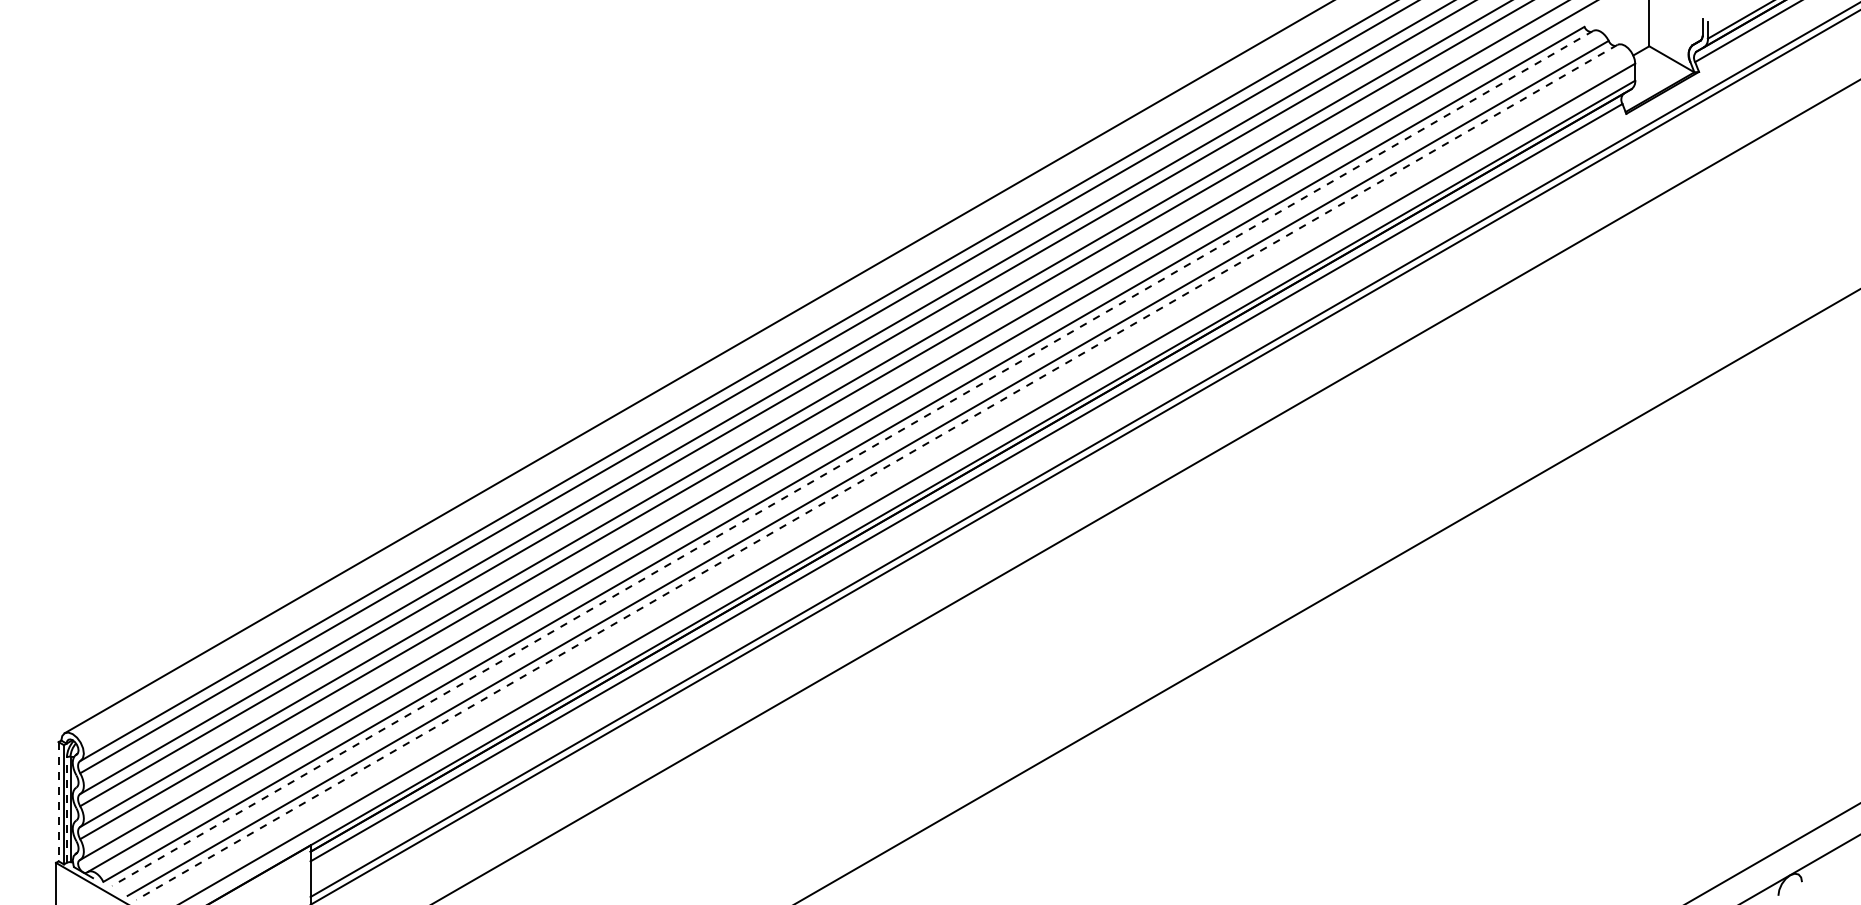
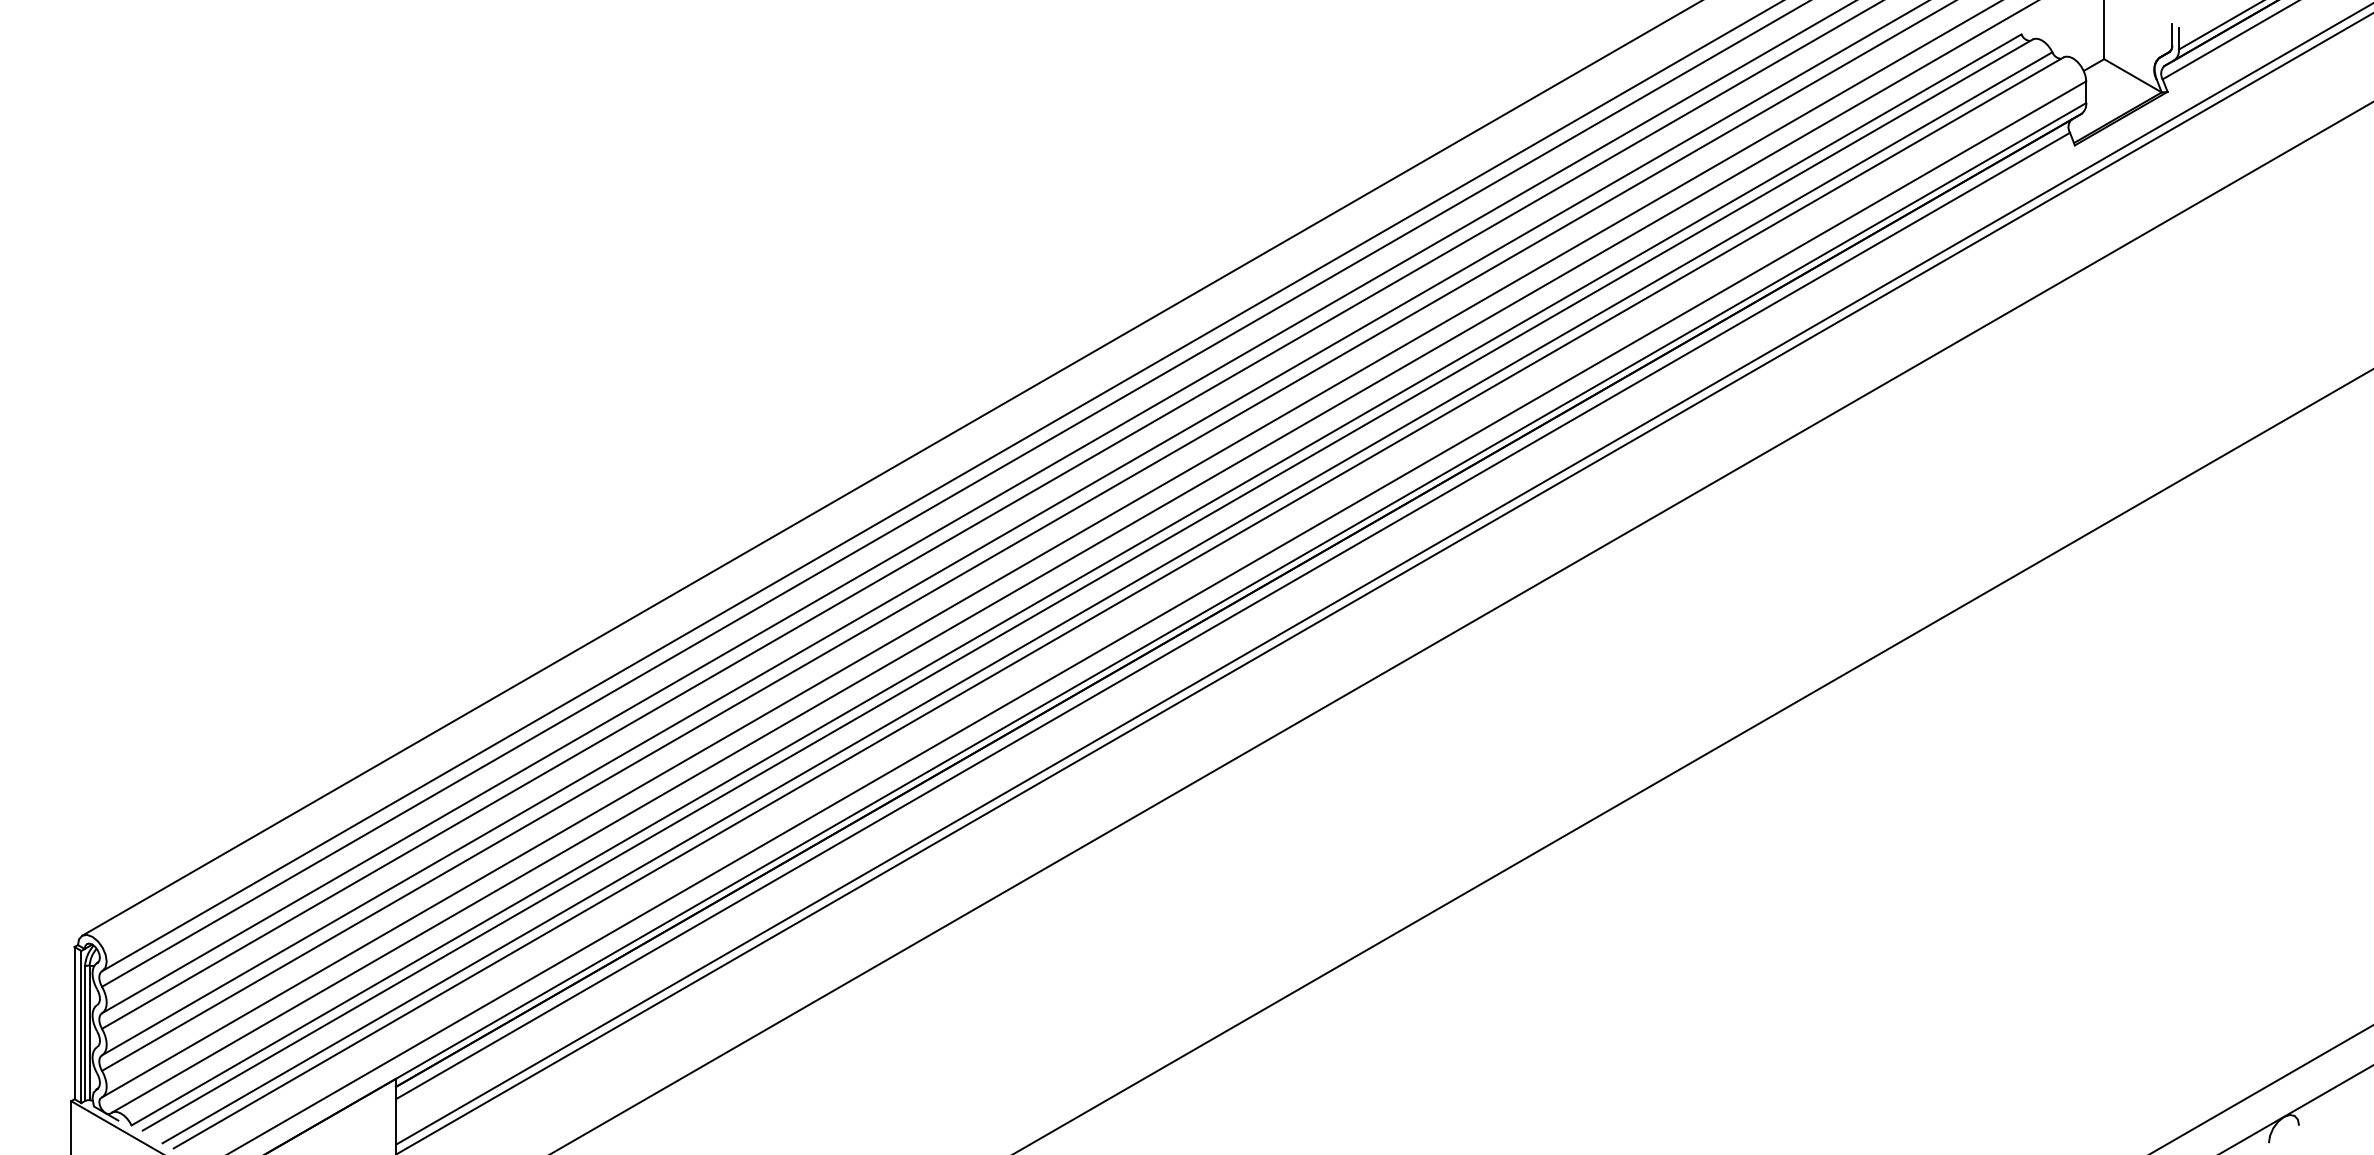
line: (852, 458) -> (1087, 585), dashed -> solid
line: (876, 472) -> (1118, 603), dashed -> solid
line: (58, 802) -> (74, 1023), dashed -> solid
line: (67, 809) -> (85, 1033), dashed -> solid

